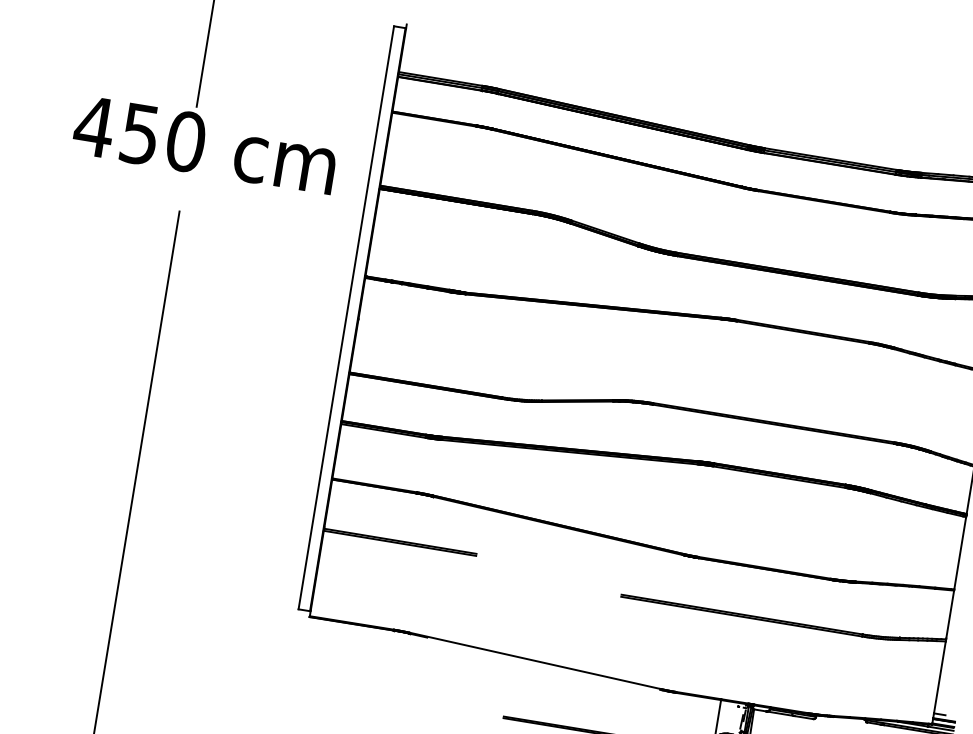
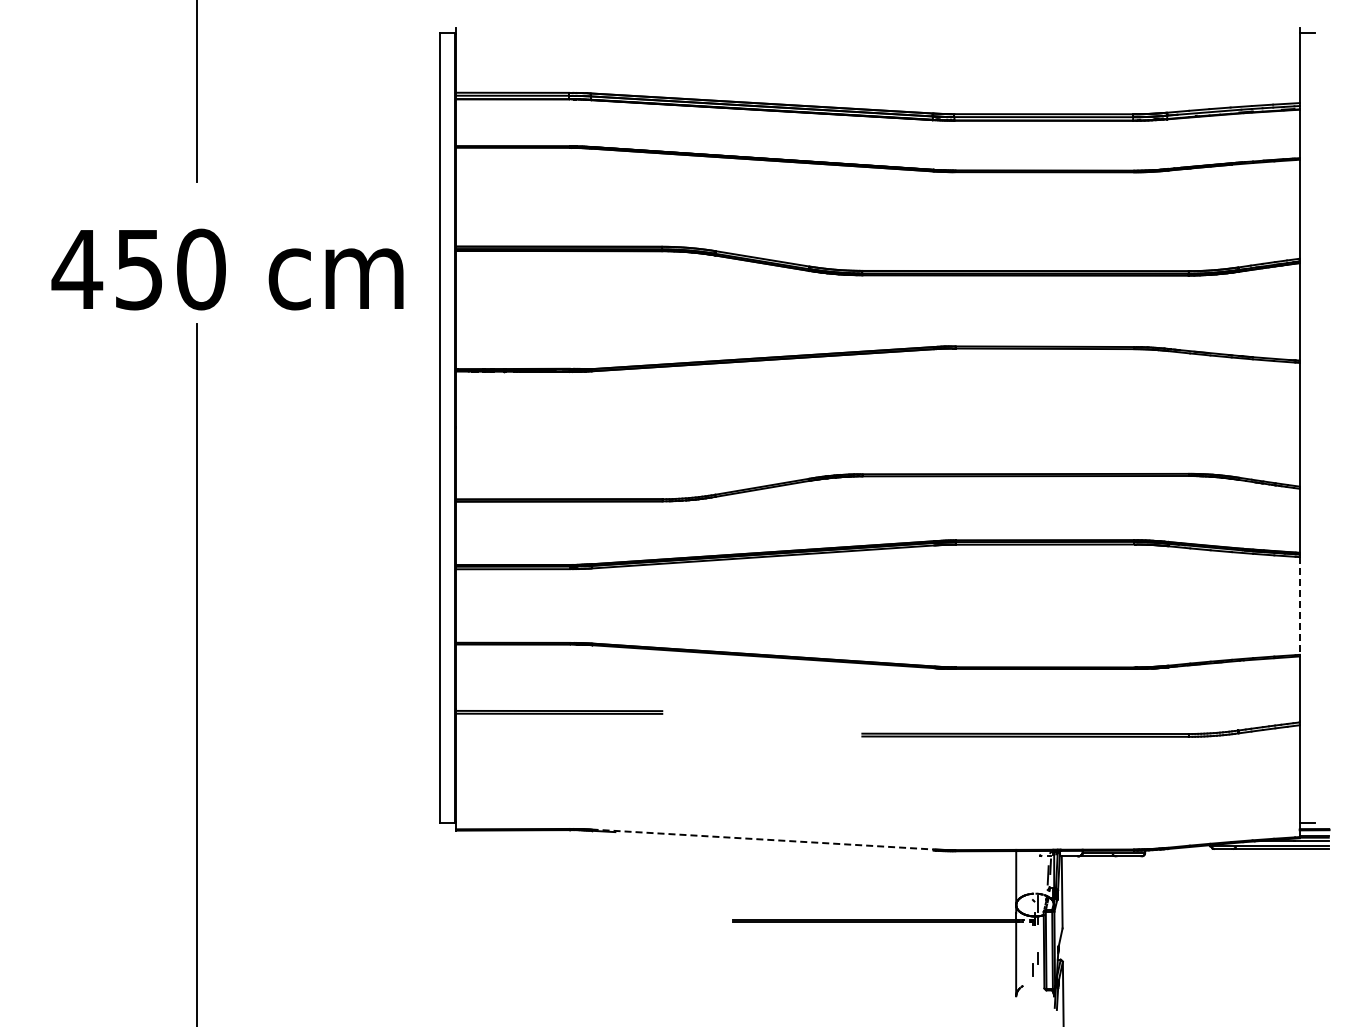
text: (205, 144) -> (227, 269), moved
line: (960, 552) -> (1299, 605), solid -> dashed
line: (535, 660) -> (763, 839), solid -> dashed

